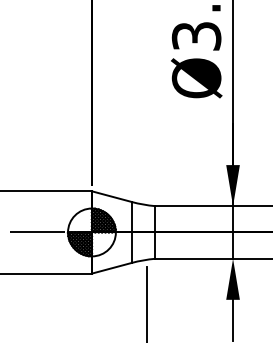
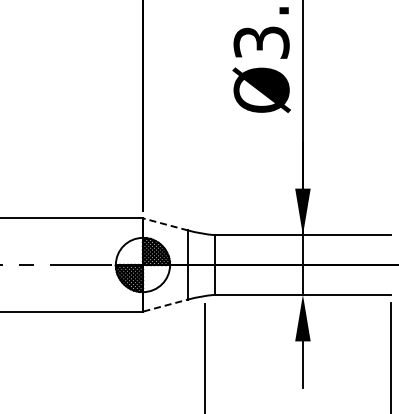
line: (111, 196) -> (165, 224), solid -> dashed
line: (112, 268) -> (166, 305), solid -> dashed

